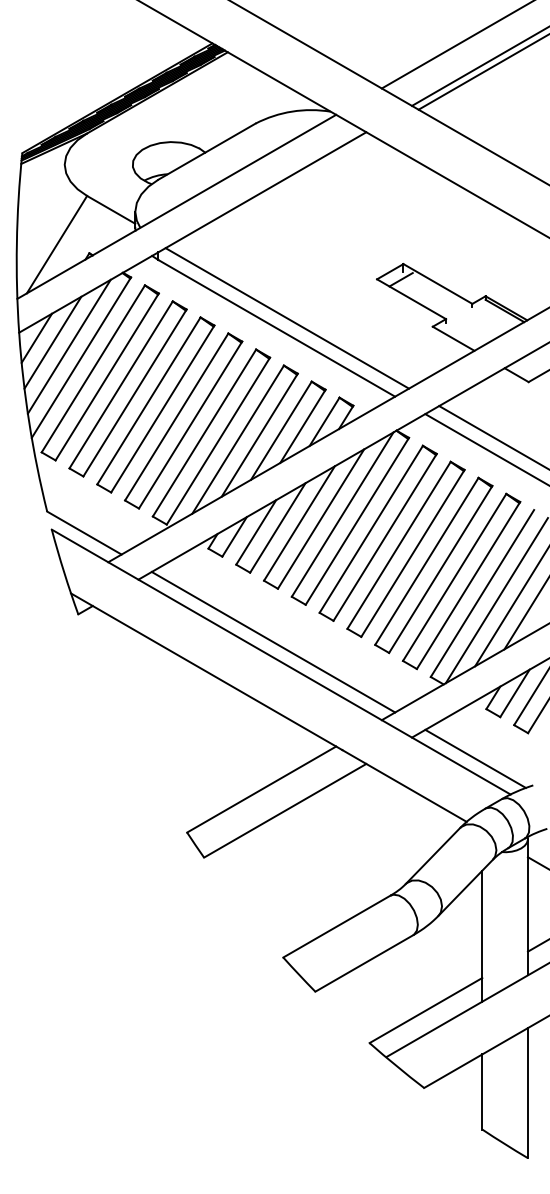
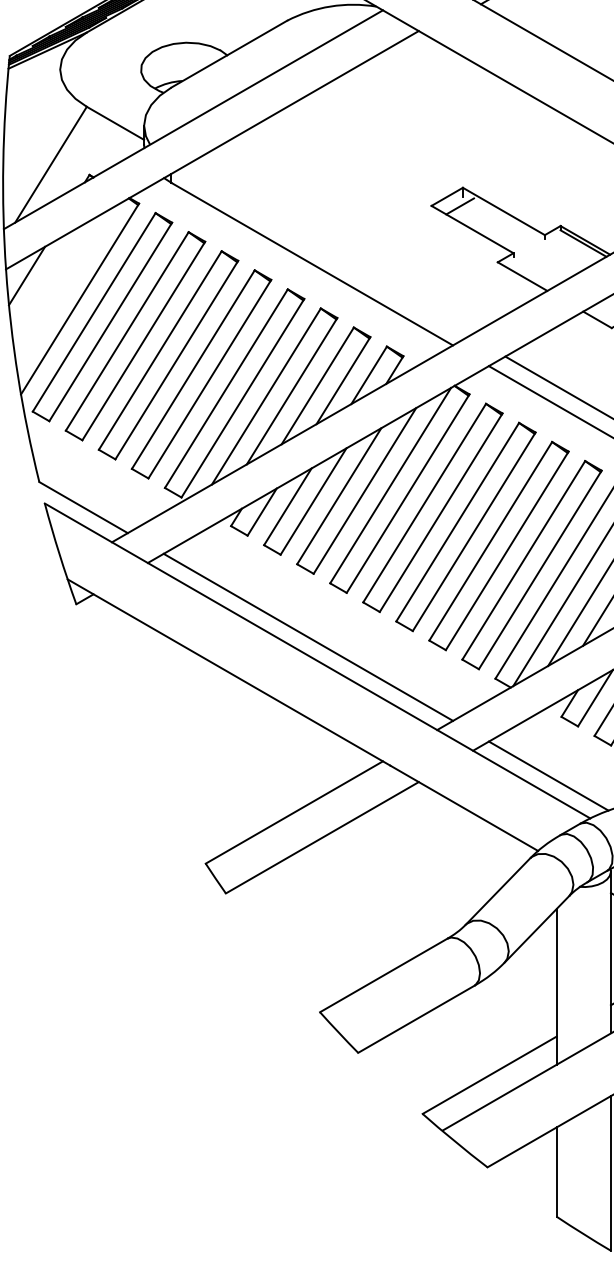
line: (287, 318) -> (325, 252), removed
line: (52, 342) -> (45, 281), removed
line: (68, 346) -> (64, 285), removed

